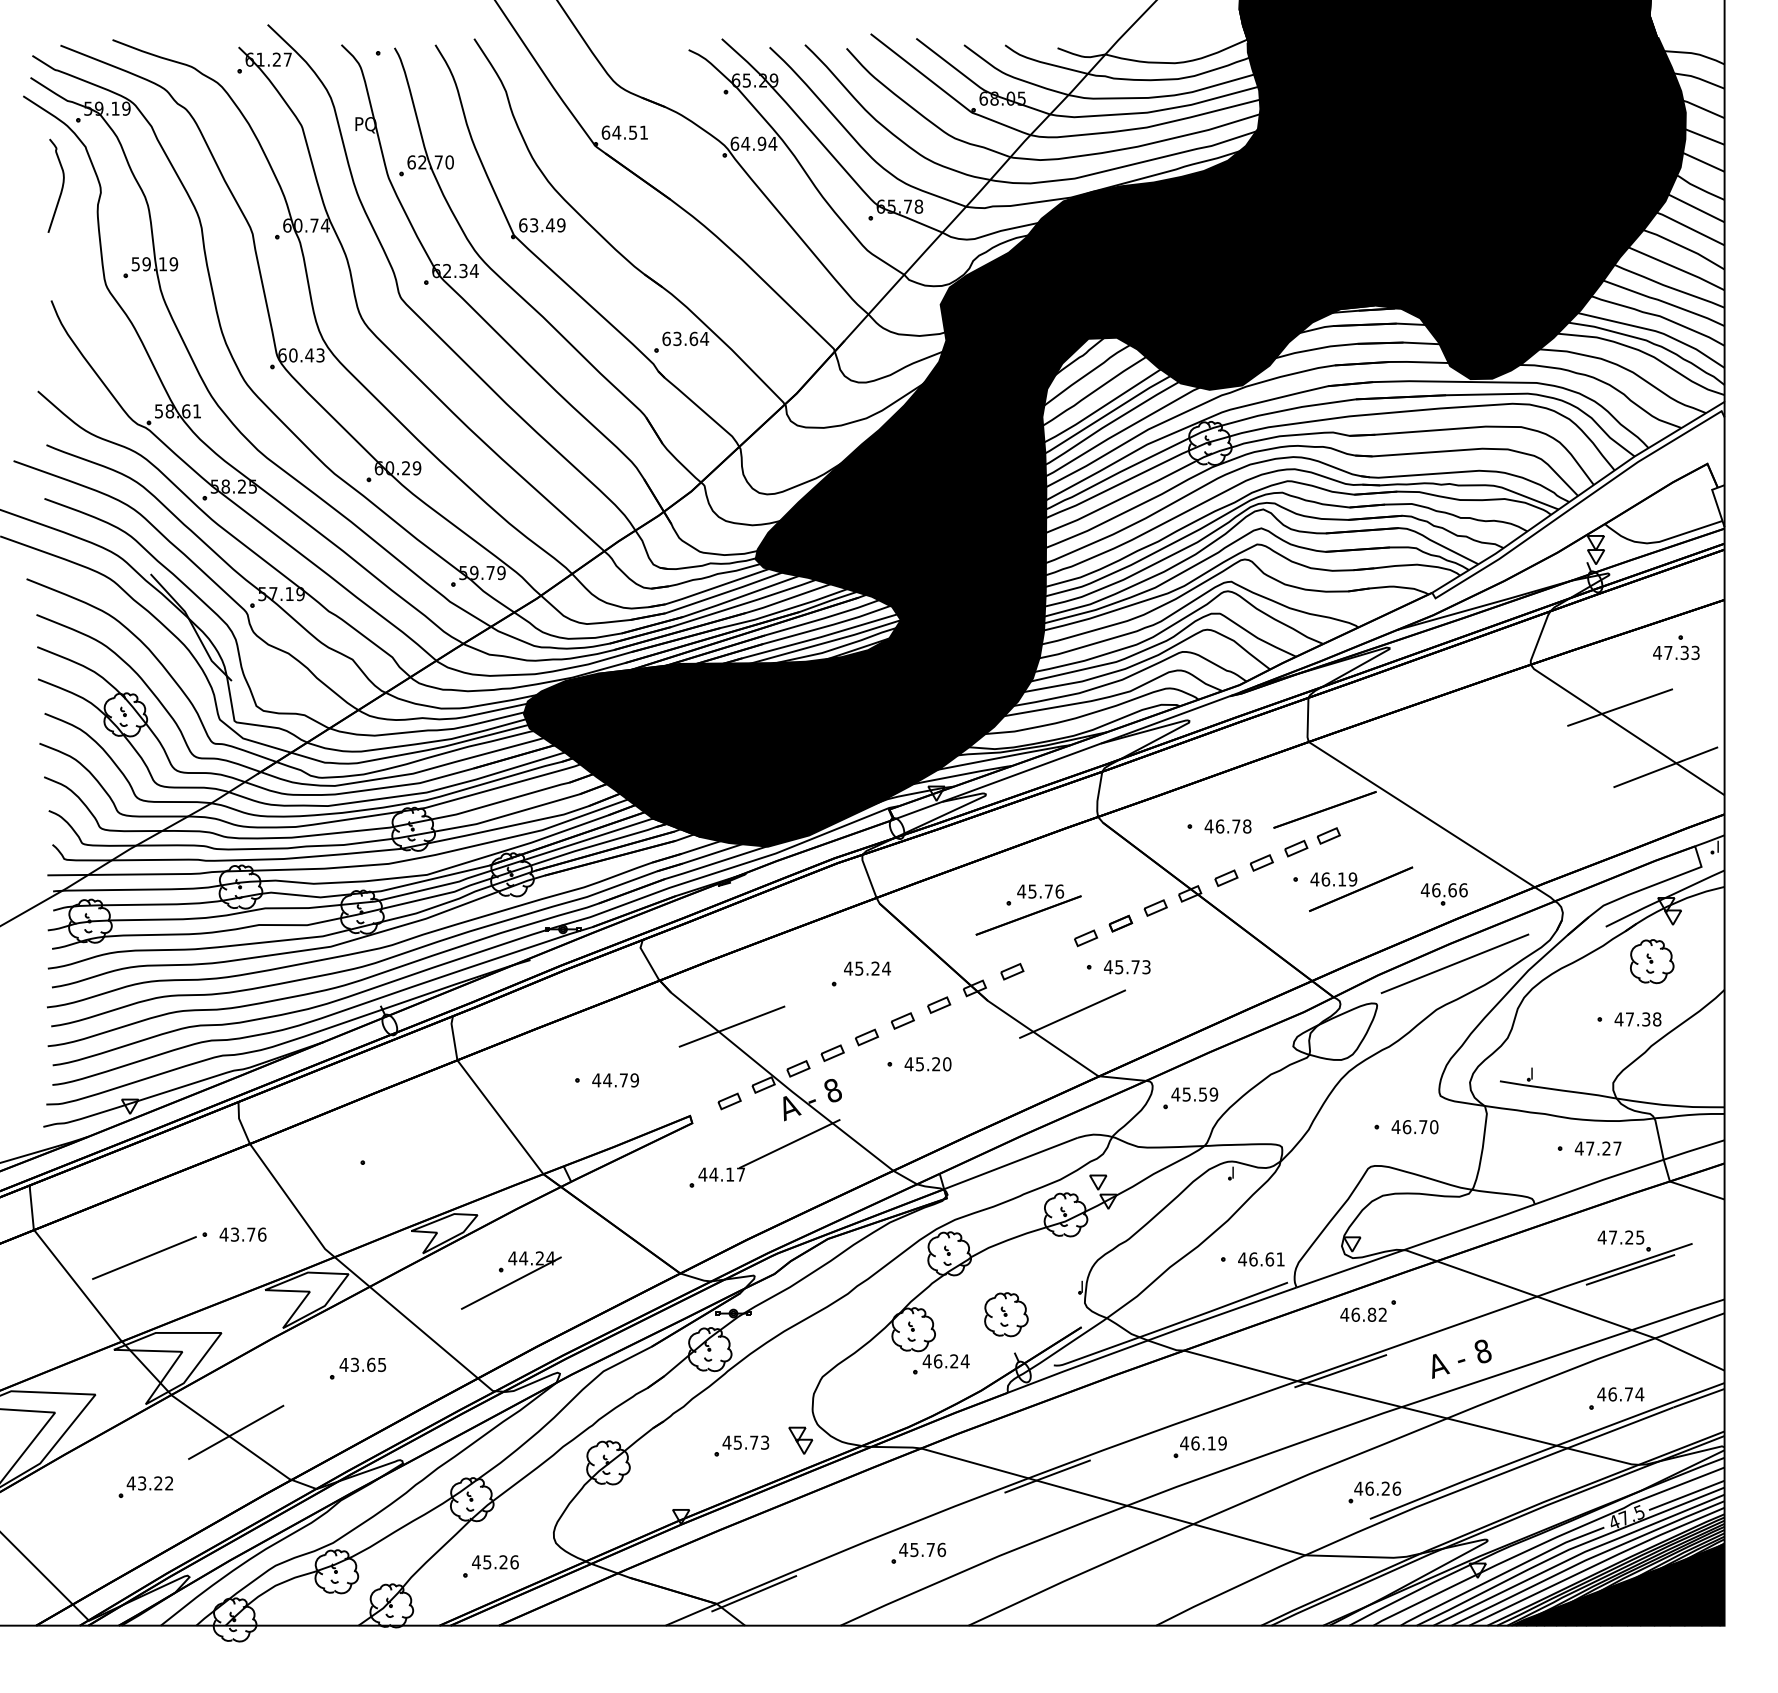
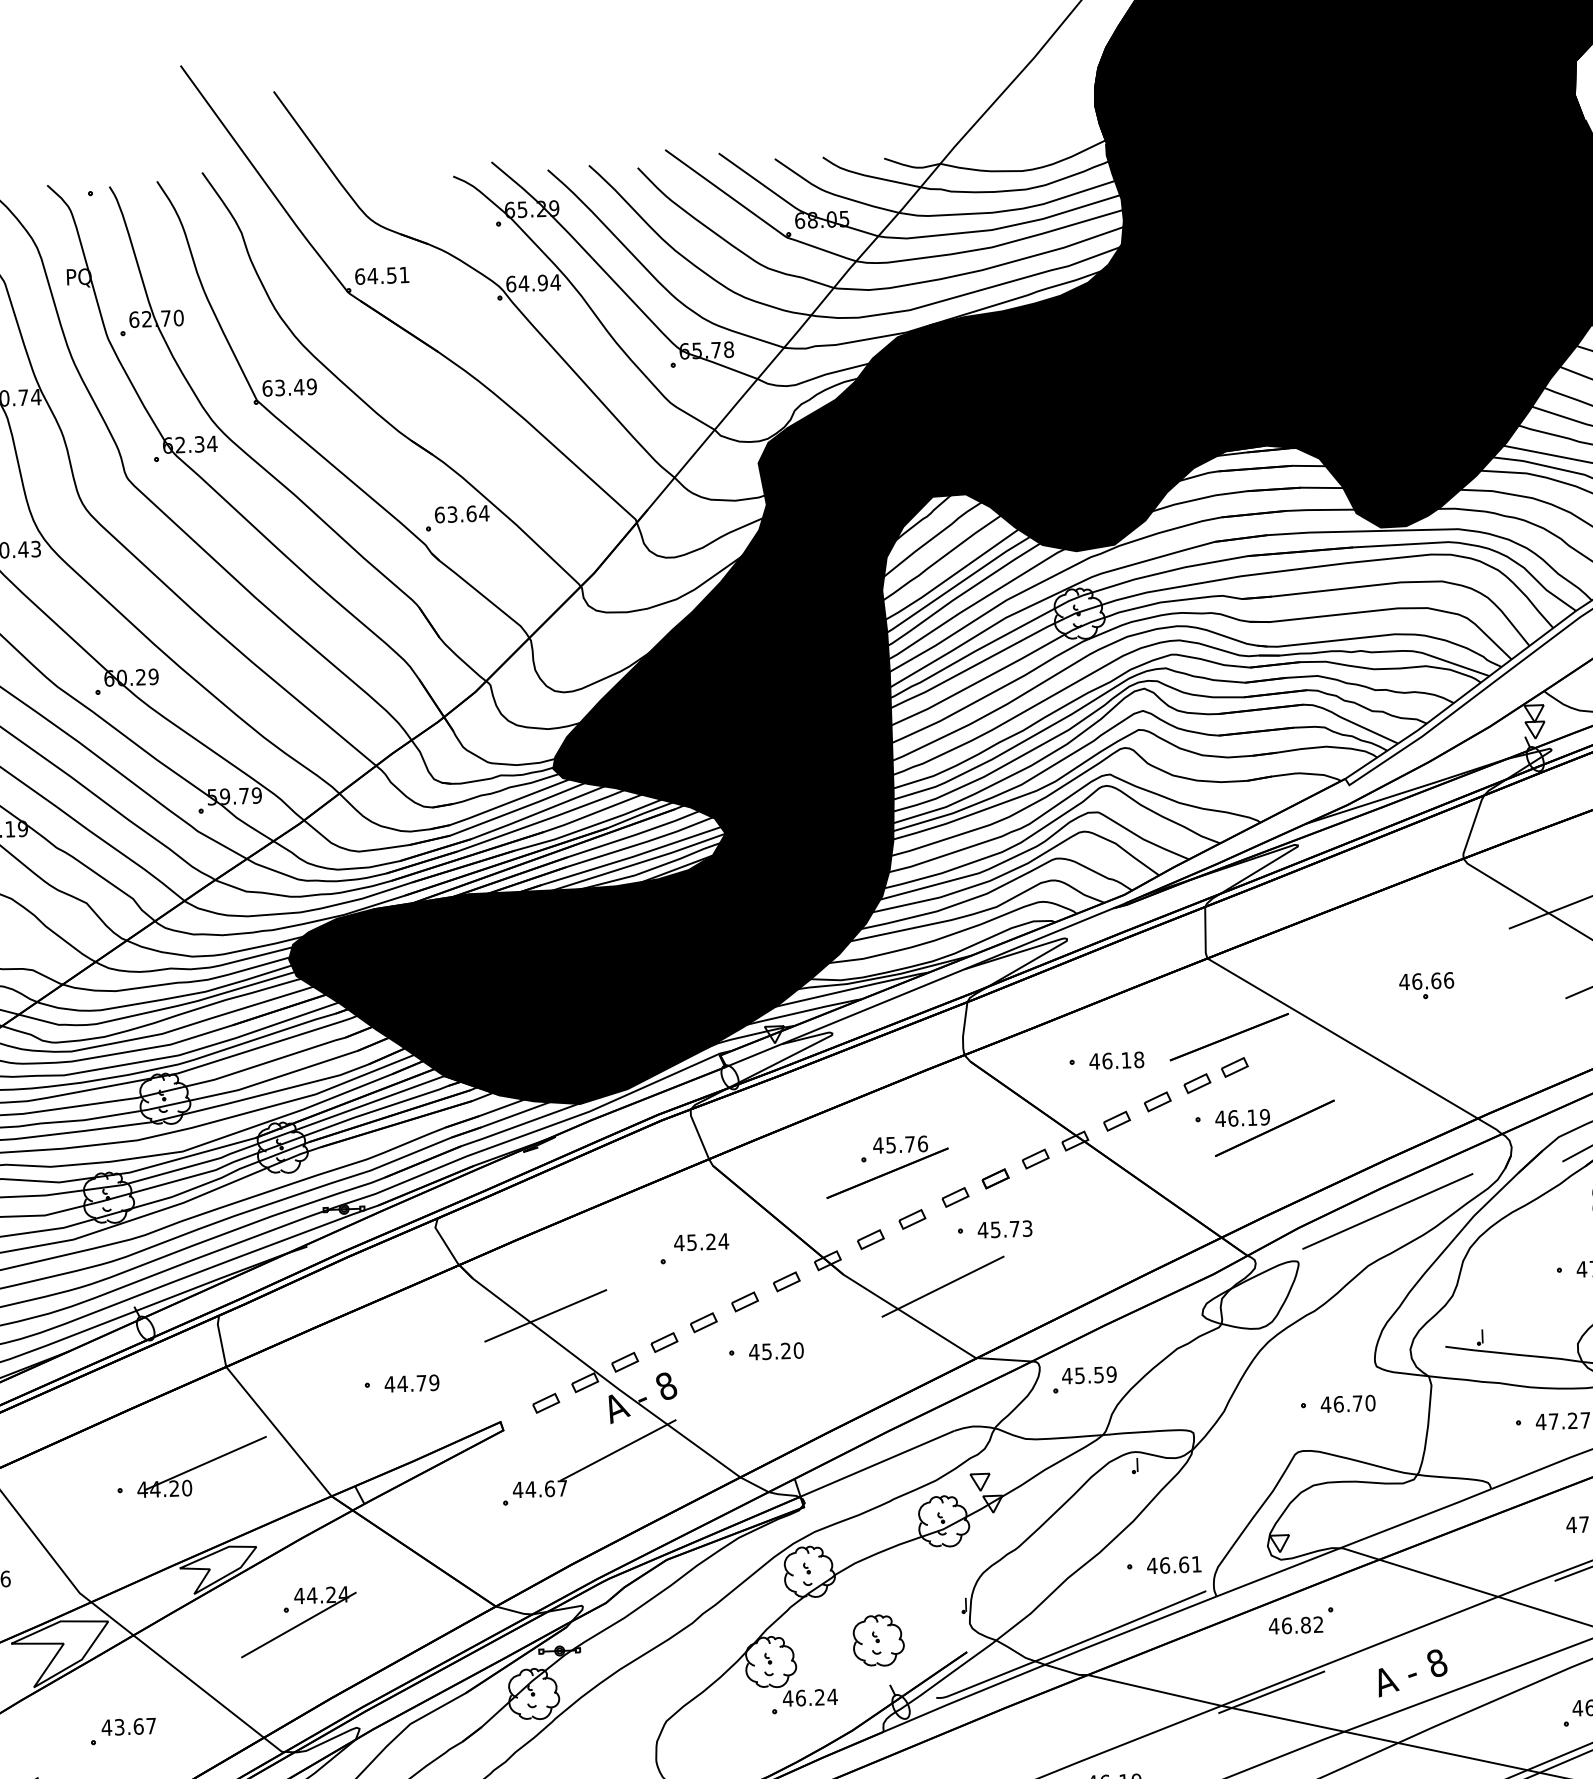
text: (1236, 826) -> (1126, 1060), 46.78 -> 46.18
part: (1443, 894) -> (1425, 986), moved
part: (1048, 955) -> (912, 1219), added
part: (433, 1144) -> (201, 1466), added
text: (730, 1174) -> (550, 1488), 44.17 -> 44.67
text: (382, 1365) -> (151, 1726), 43.65 -> 43.67

